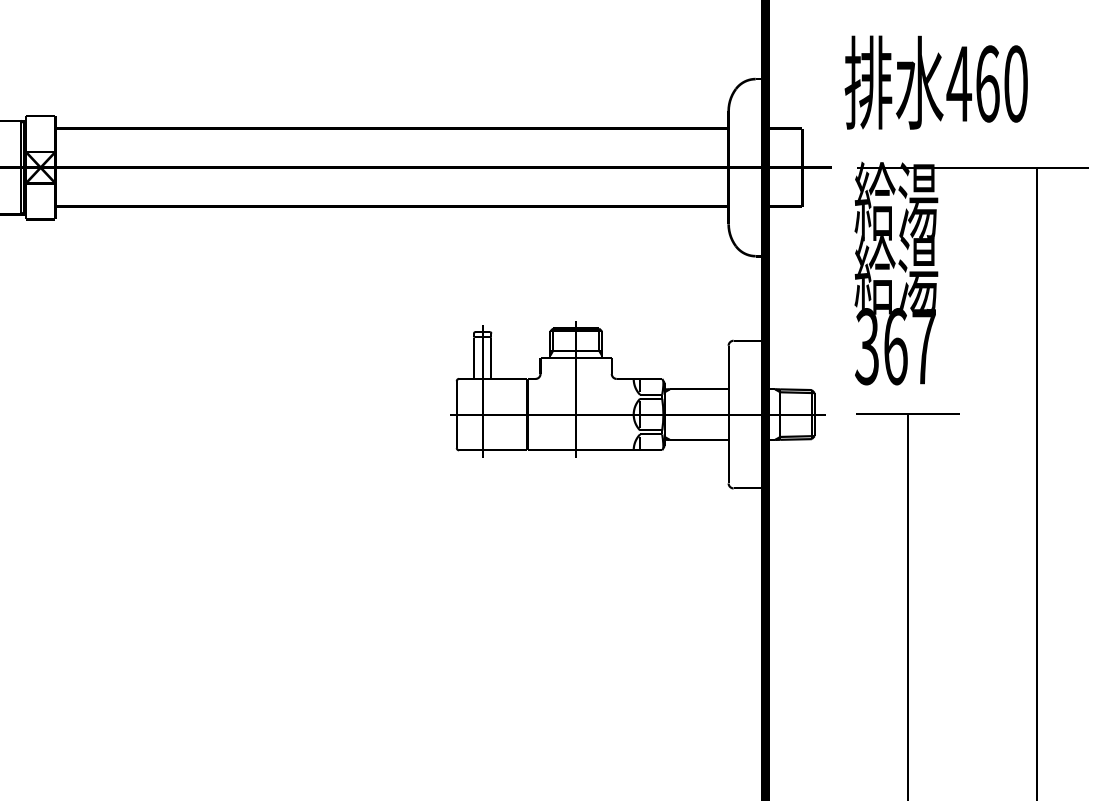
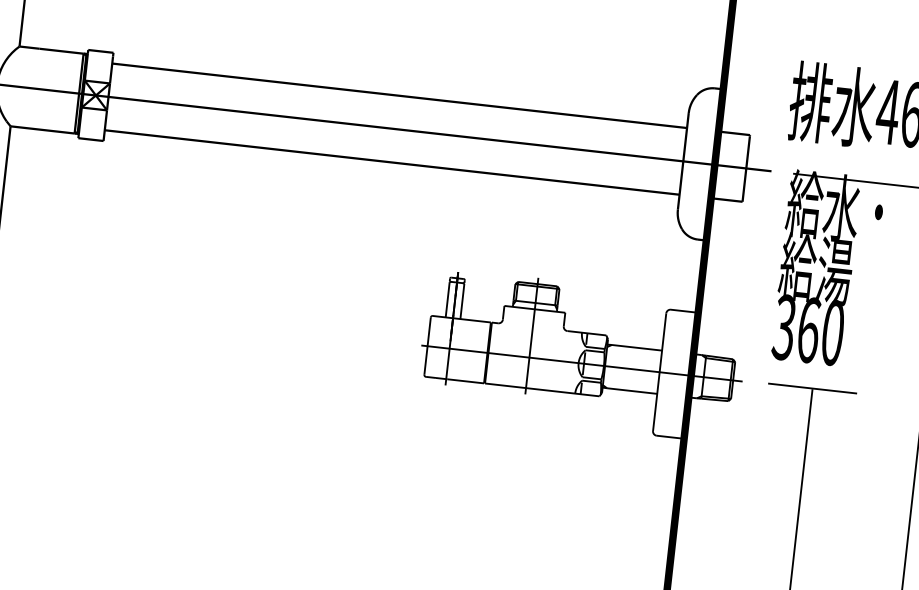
text: (932, 201) -> (854, 209), 給湯 -> 給水・
text: (923, 346) -> (832, 332), 367 -> 360

